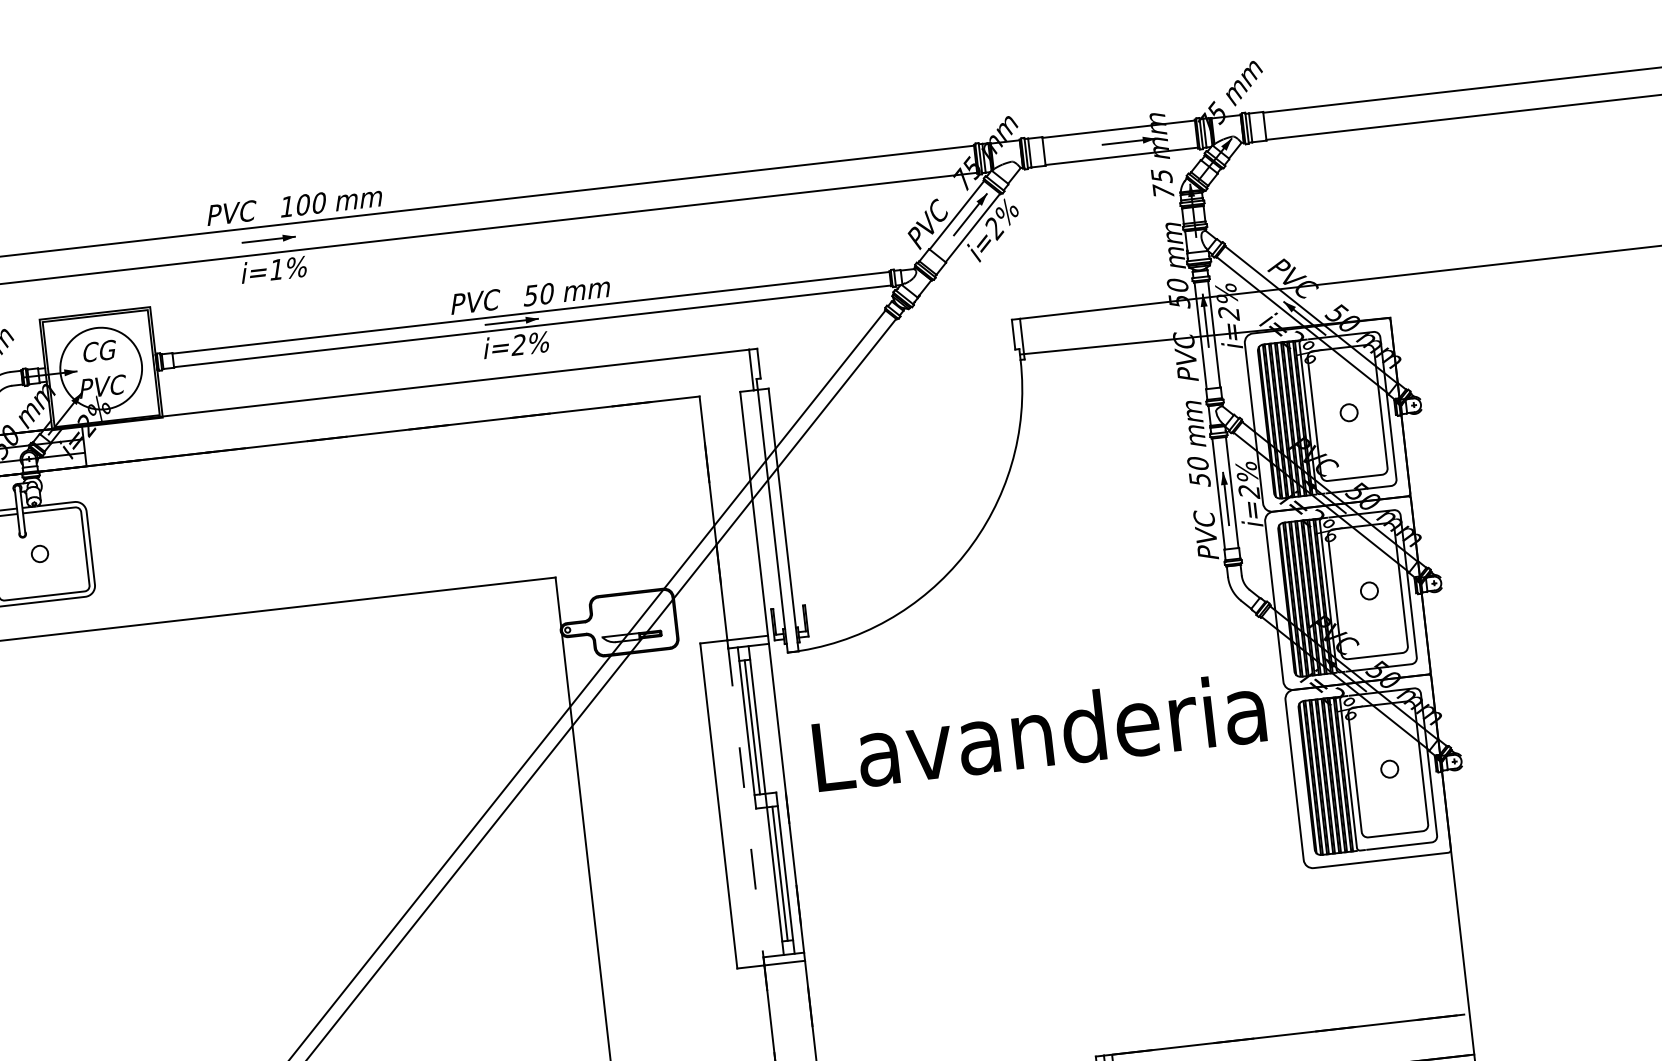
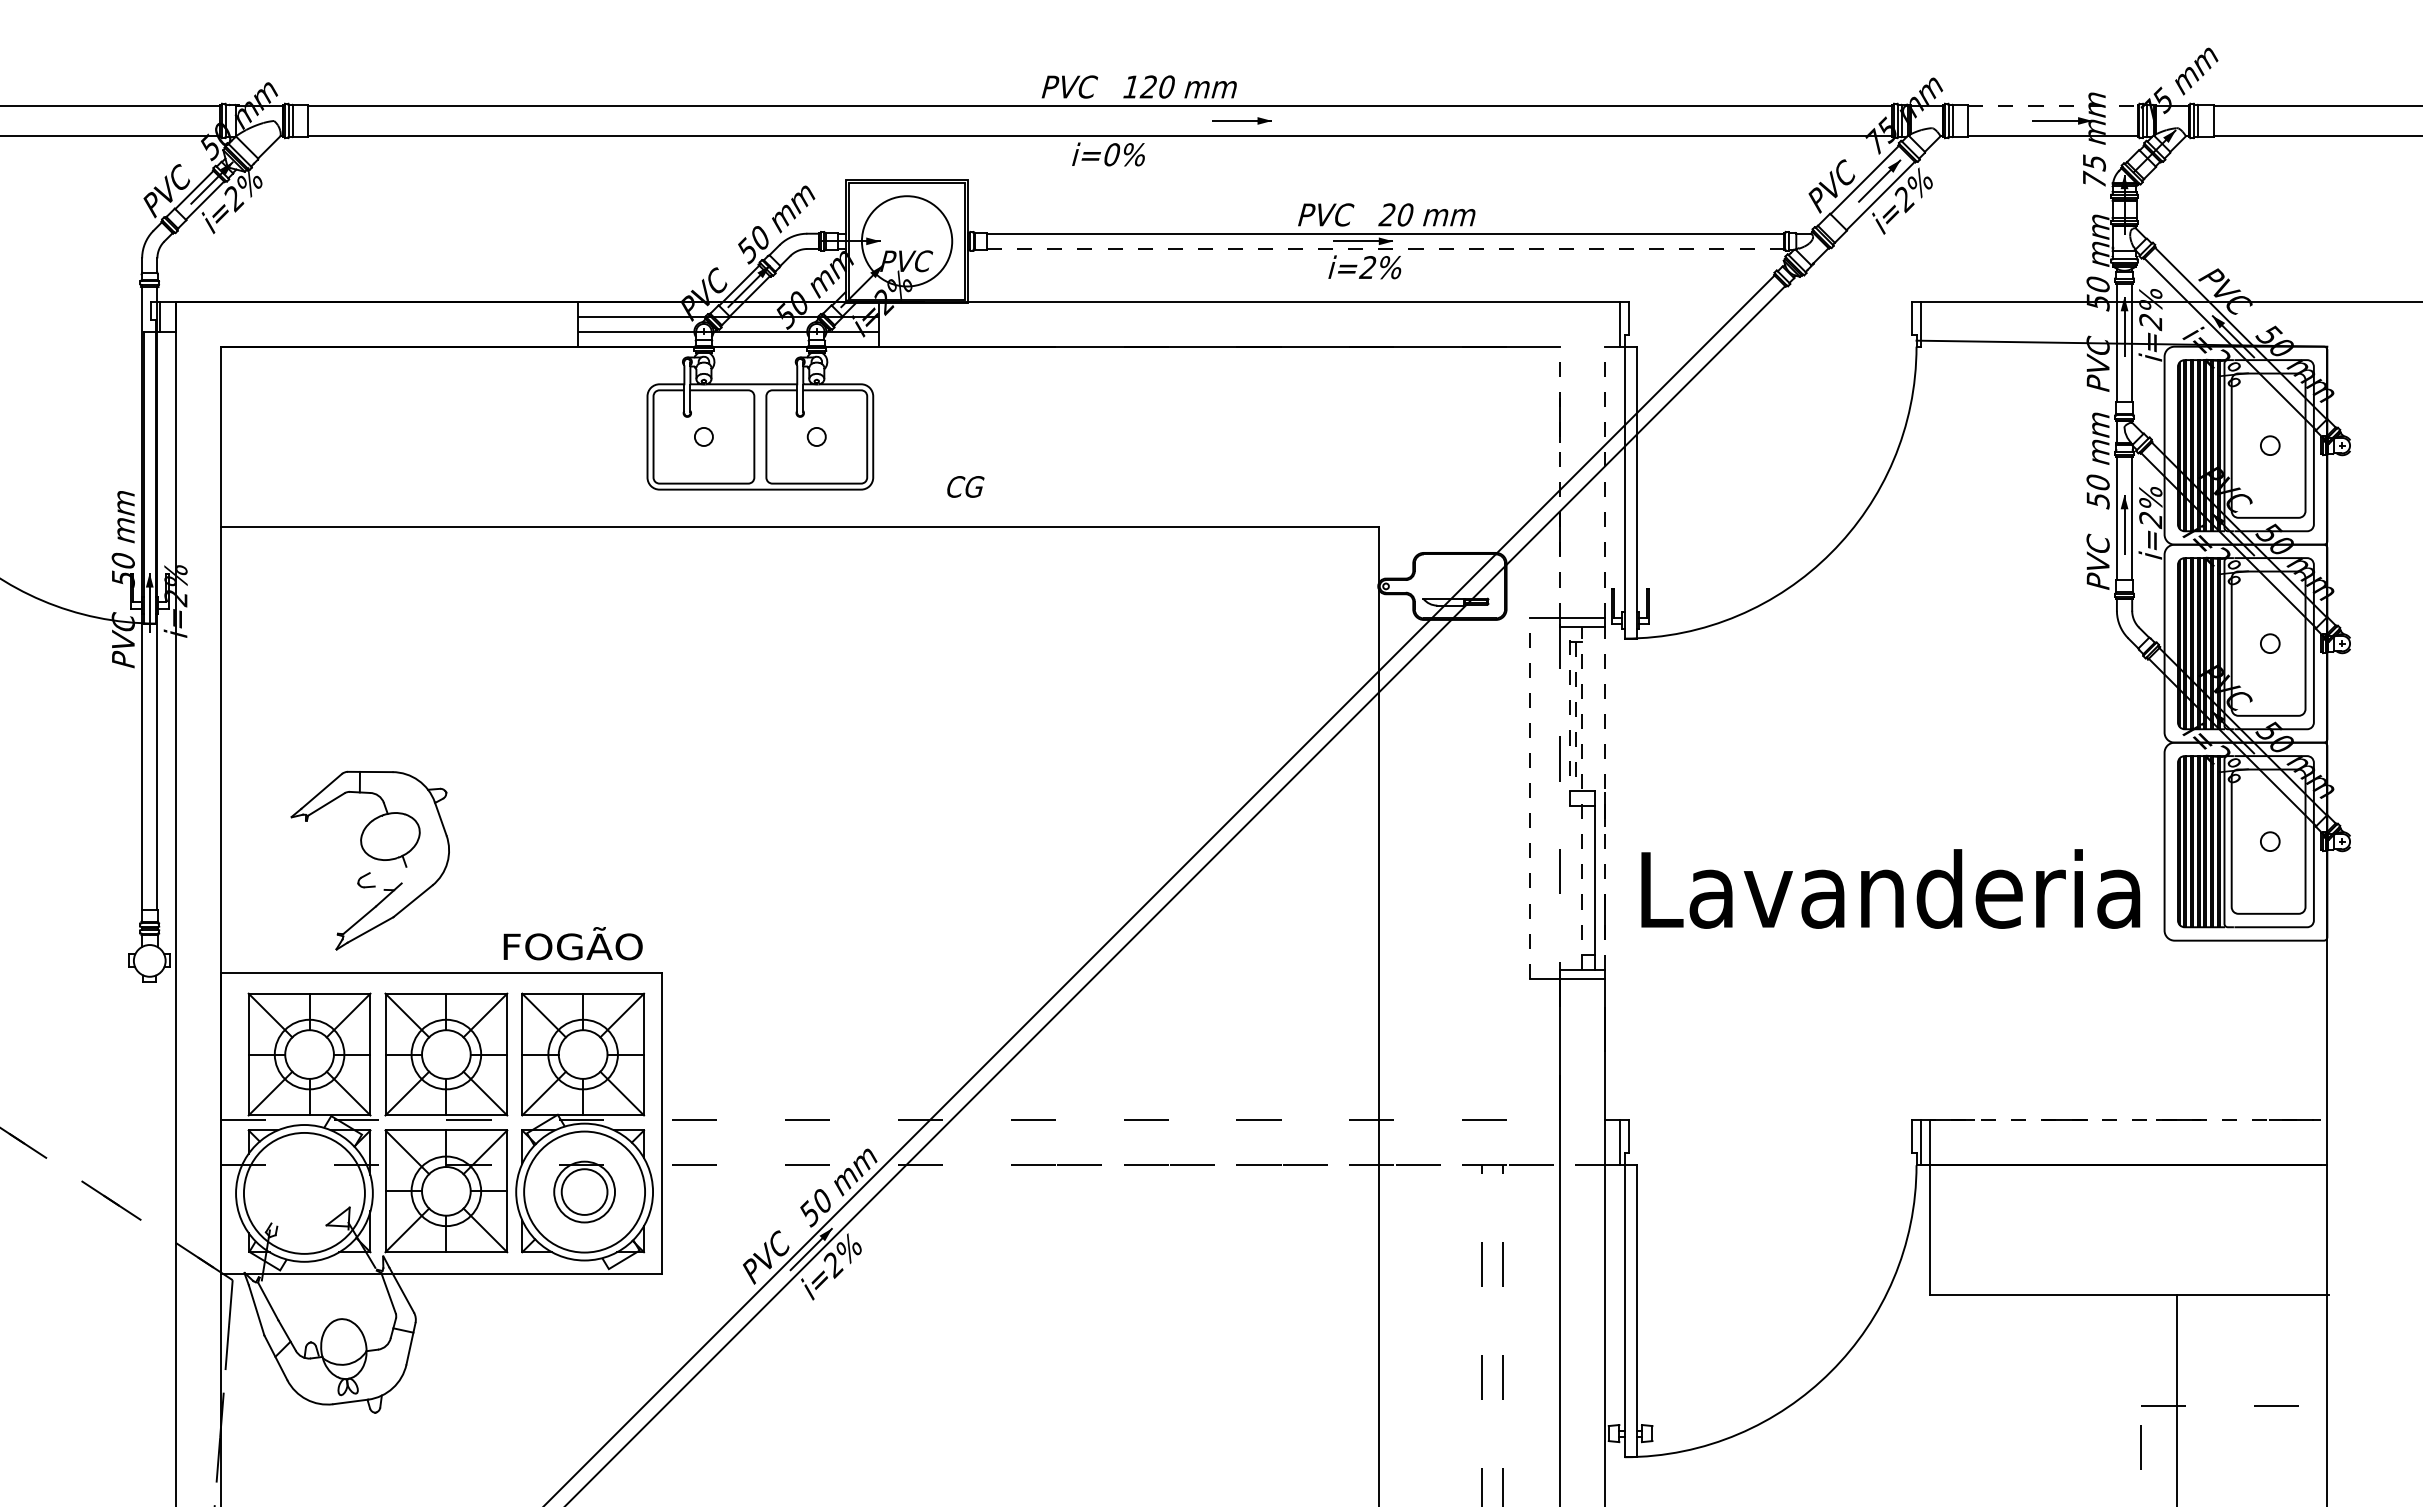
line: (1118, 128) -> (2052, 105), solid -> dashed
text: (302, 204) -> (1148, 86), 100 -> 120
part: (268, 239) -> (1241, 120), moved
text: (277, 269) -> (1112, 154), i=1% -> i=0%
text: (529, 295) -> (1386, 214), 50 -> 20
line: (532, 326) -> (1385, 248), solid -> dashed
text: (99, 350) -> (965, 486), moved
line: (754, 513) -> (1605, 481), solid -> dashed
line: (713, 517) -> (1559, 481), solid -> dashed
line: (752, 727) -> (1576, 716), solid -> dashed
line: (747, 728) -> (1570, 716), solid -> dashed
text: (1039, 731) -> (1890, 888), moved
line: (786, 798) -> (1605, 798), solid -> dashed
line: (766, 800) -> (1582, 798), solid -> dashed
line: (718, 806) -> (1529, 798), solid -> dashed
line: (779, 873) -> (1588, 879), removed
line: (1284, 1035) -> (2121, 1120), solid -> dashed

